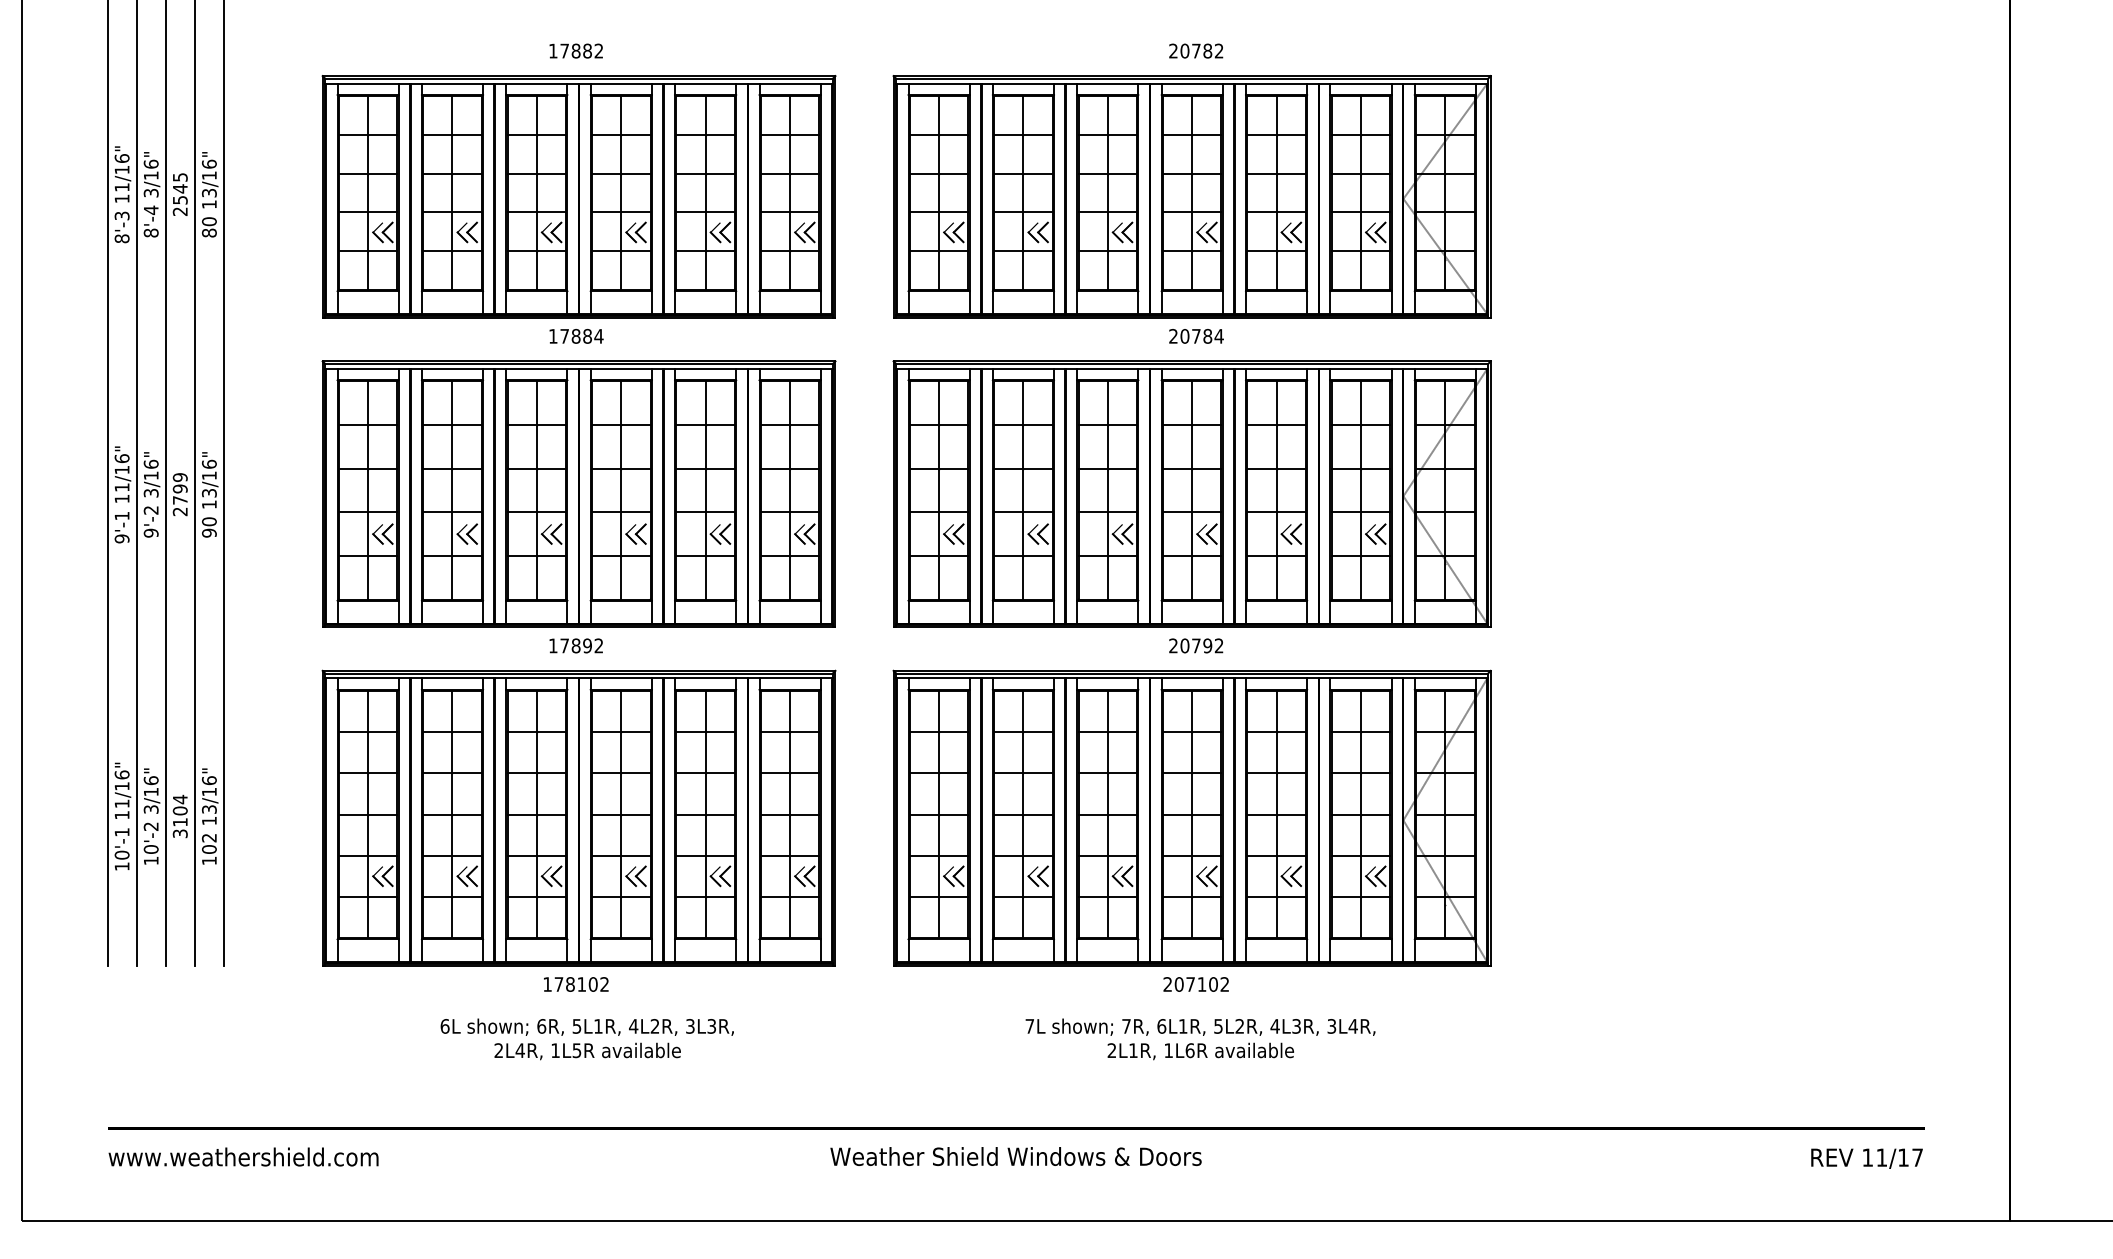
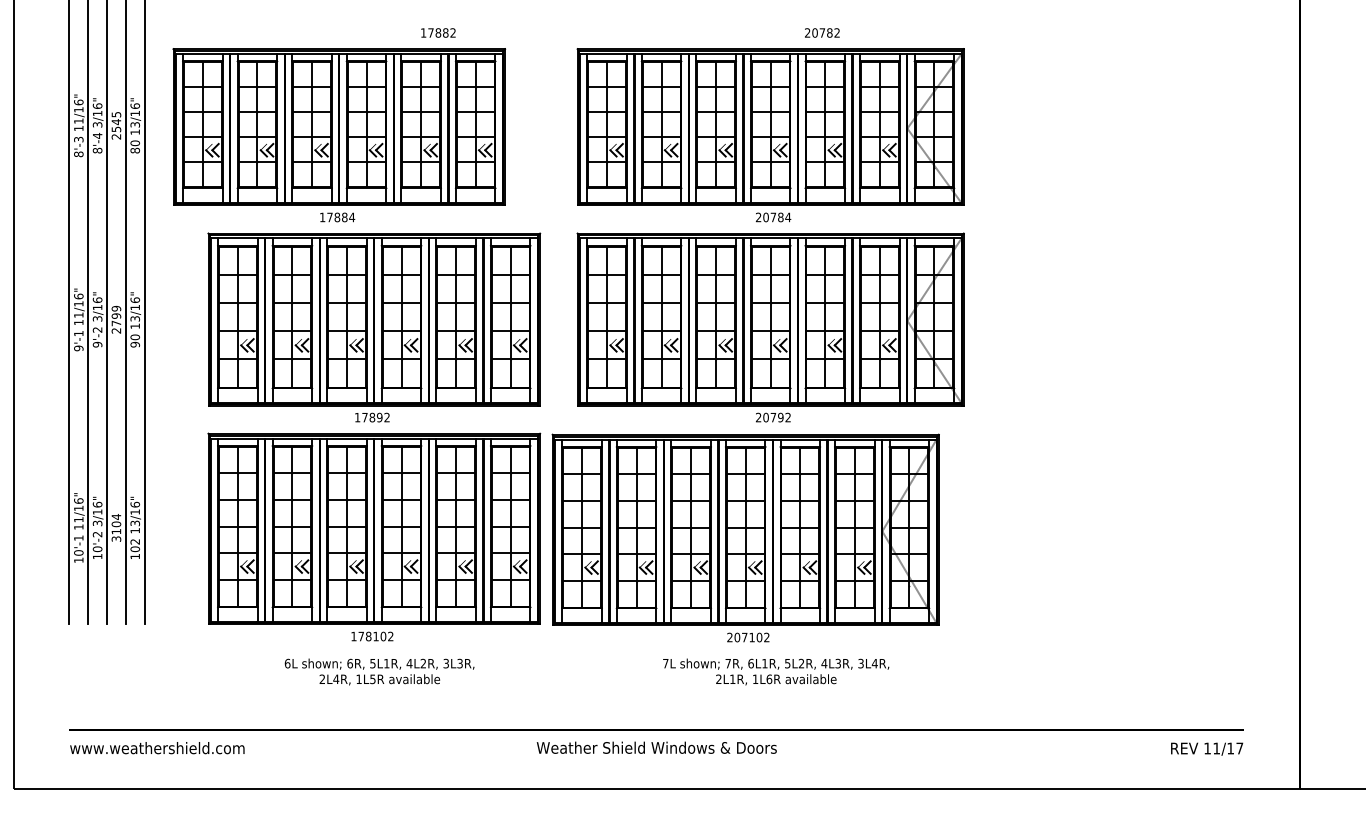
text: (576, 50) -> (438, 32), moved
text: (1196, 50) -> (822, 32), moved
part: (579, 209) -> (339, 135), moved
part: (1191, 829) -> (745, 537), moved

